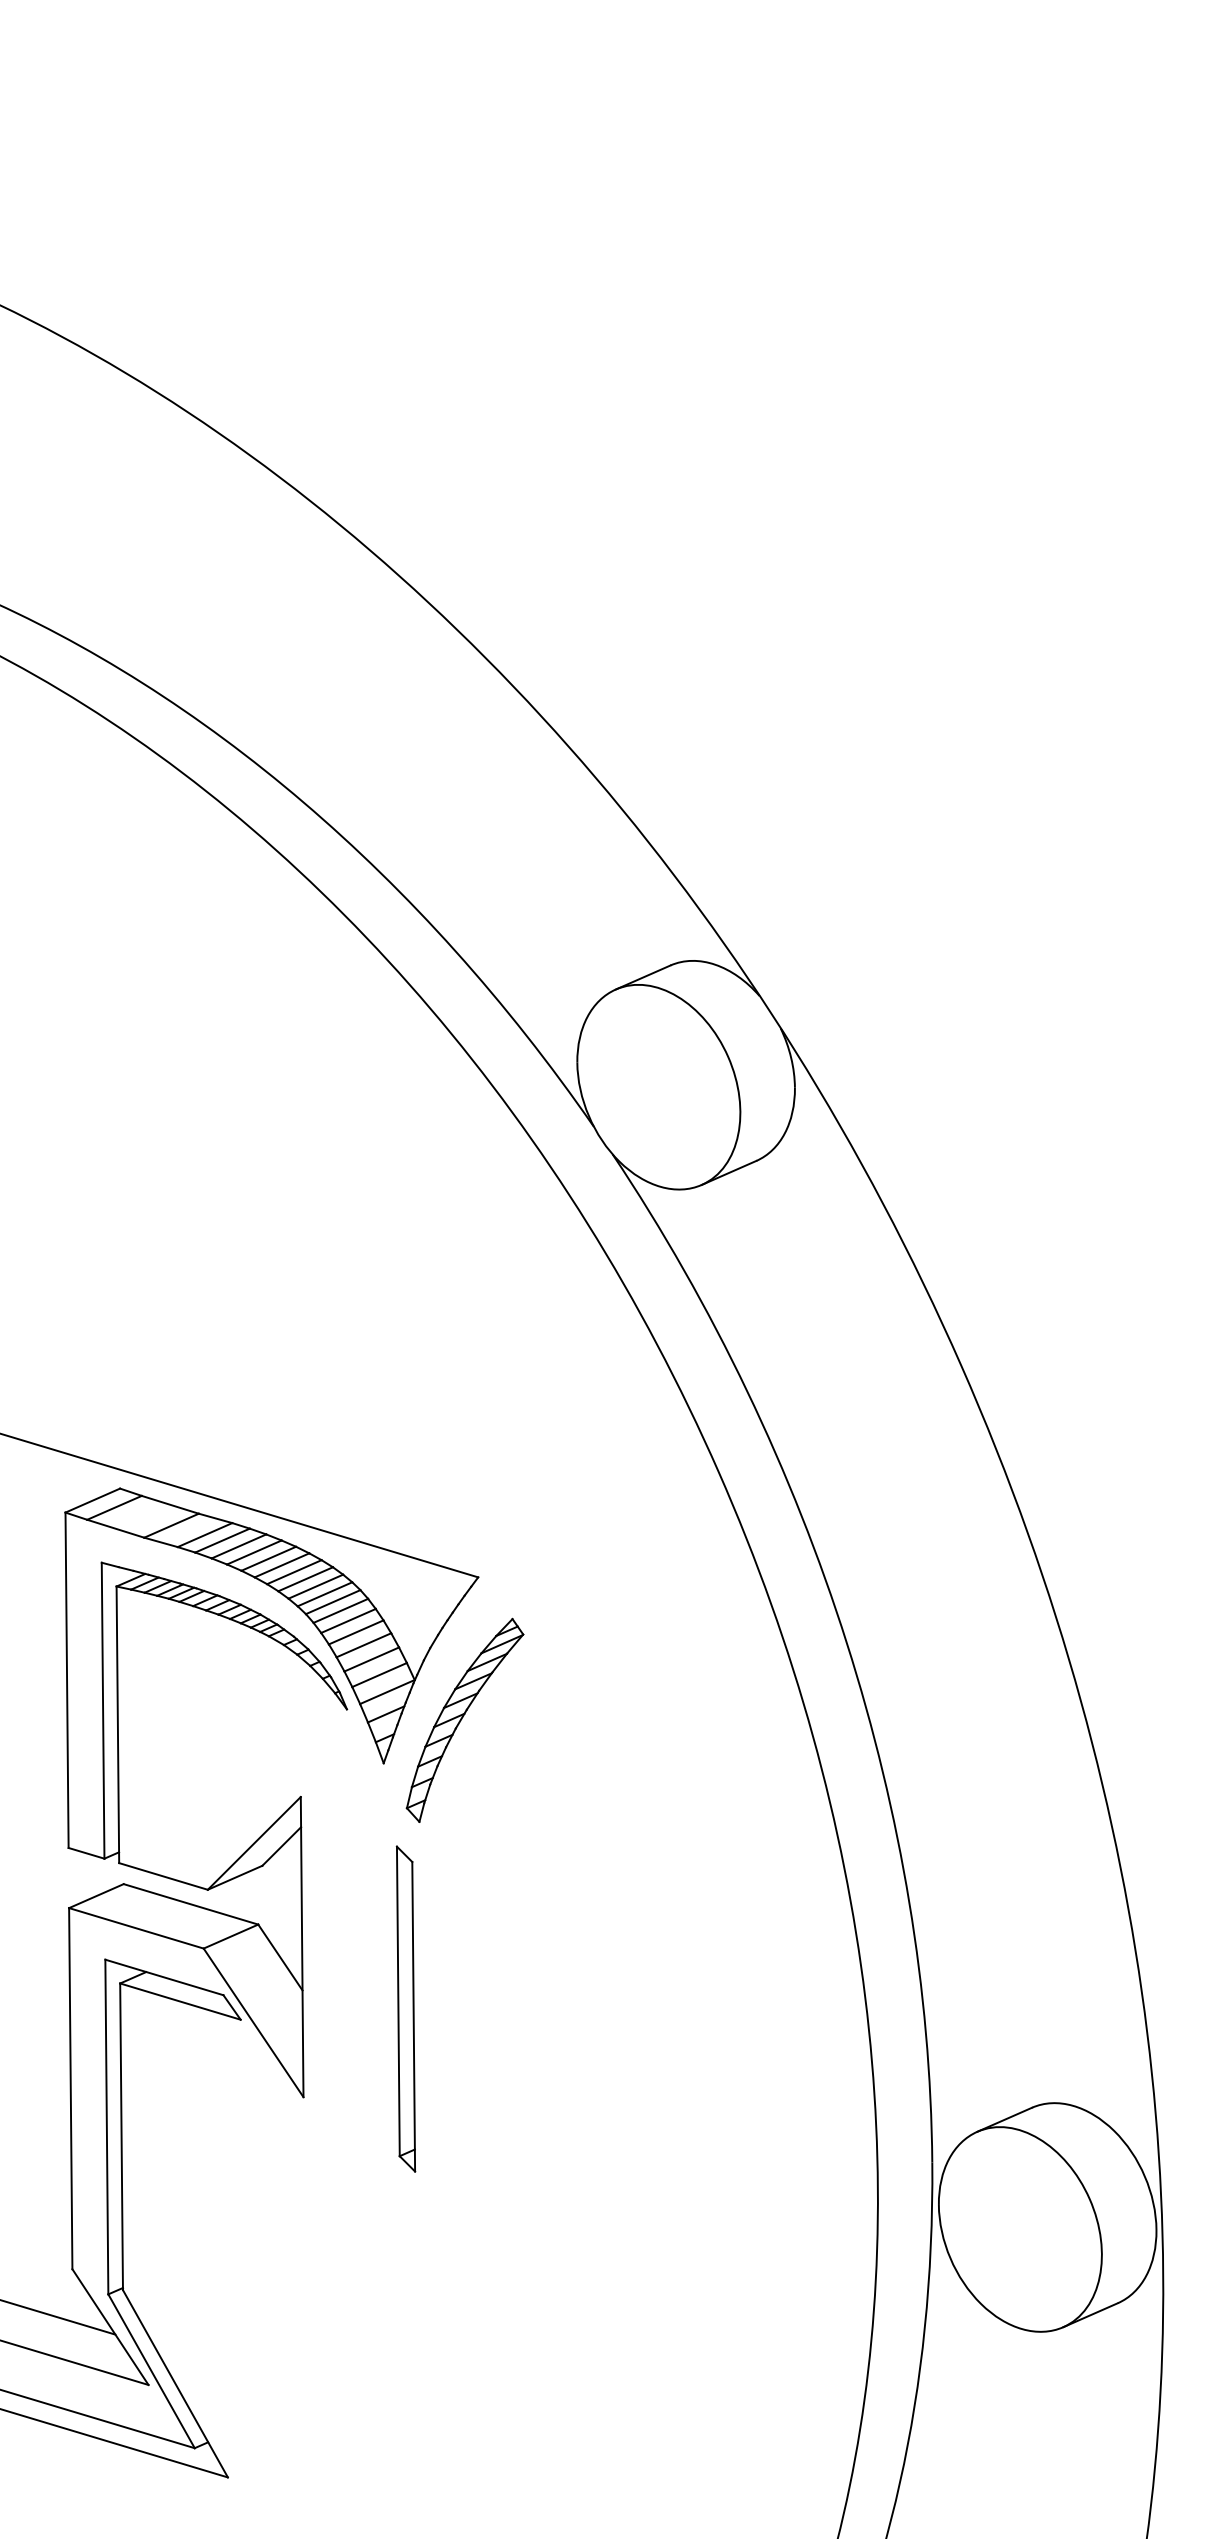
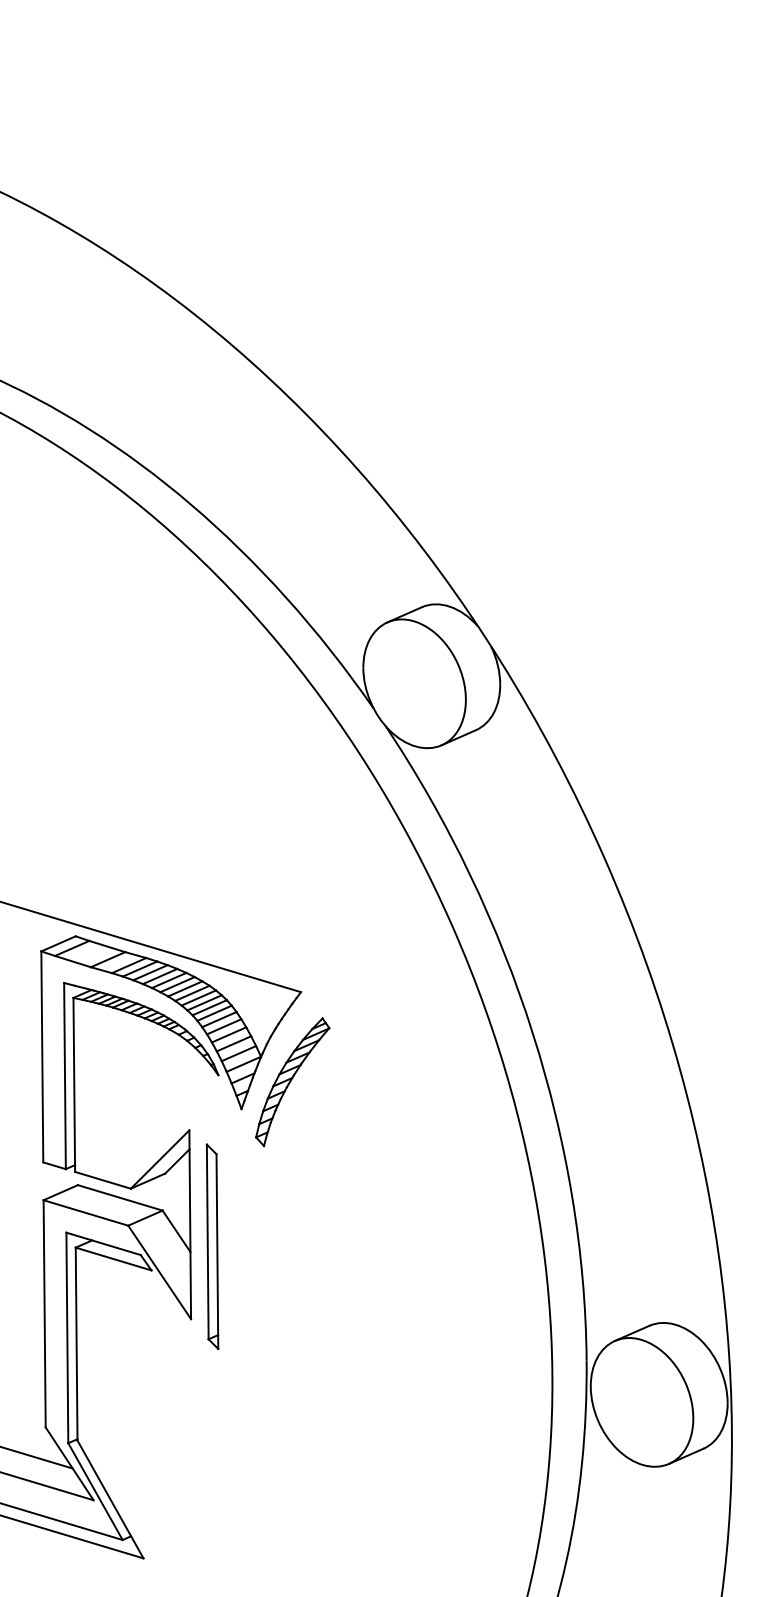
part: (405, 2008) -> (212, 1246), moved

